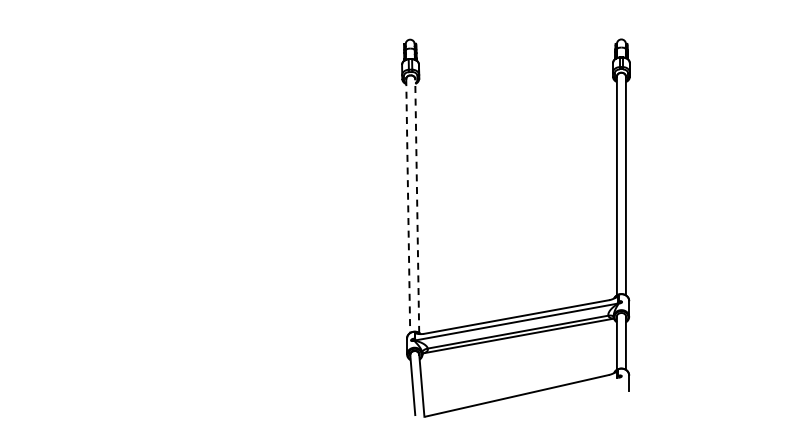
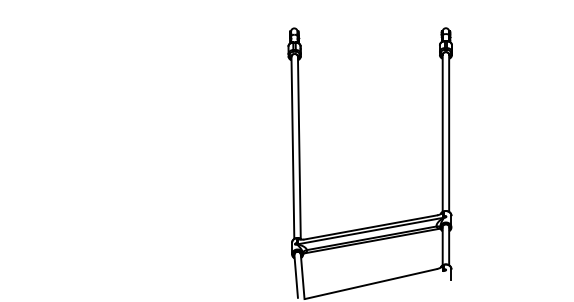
line: (417, 205) -> (299, 147), dashed -> solid
line: (408, 206) -> (293, 148), dashed -> solid

